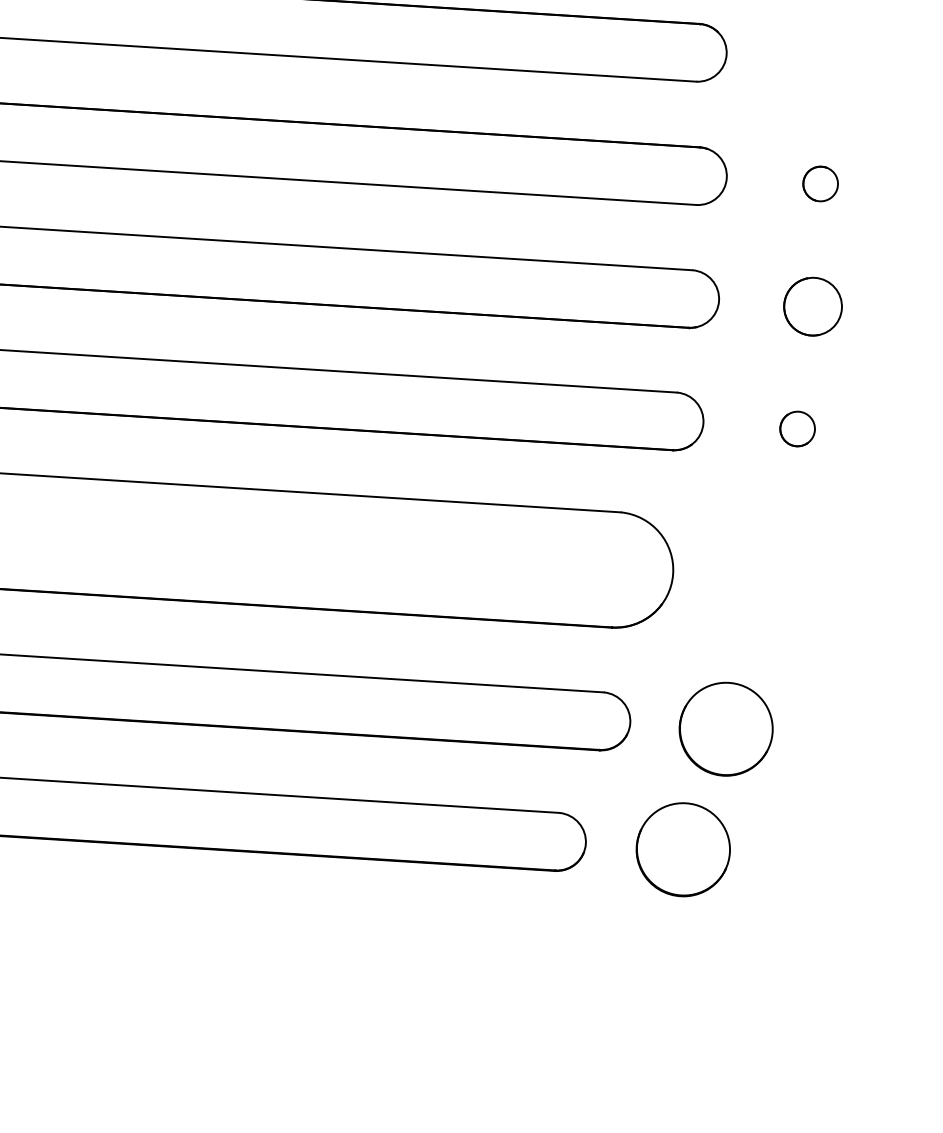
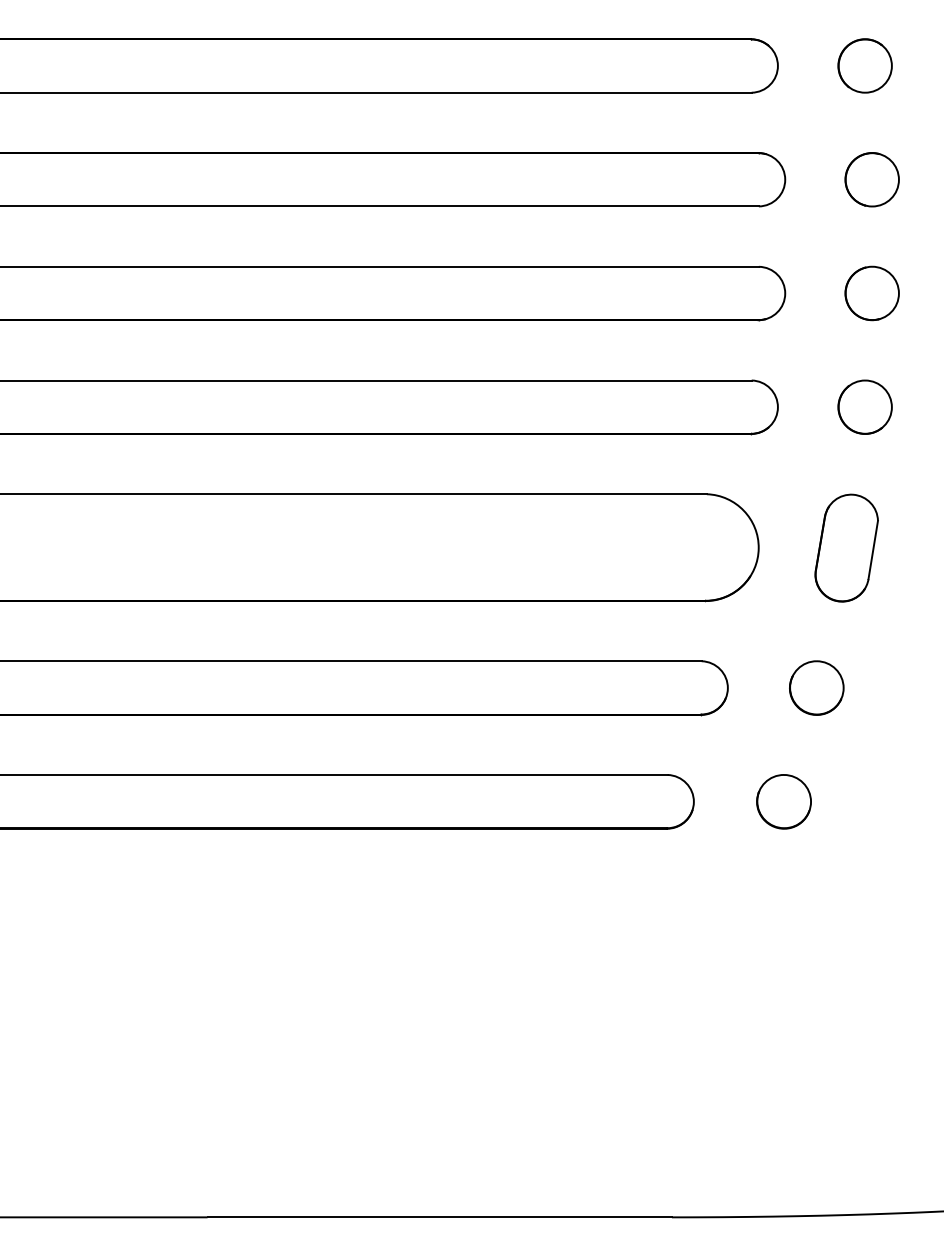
part: (820, 59) -> (864, 65), added
part: (820, 183) -> (871, 179), size x1.67
part: (797, 428) -> (864, 406), size x1.67
part: (767, 579) -> (846, 547), added
part: (726, 728) -> (816, 687), size x0.62
part: (682, 849) -> (783, 801), size x0.62

